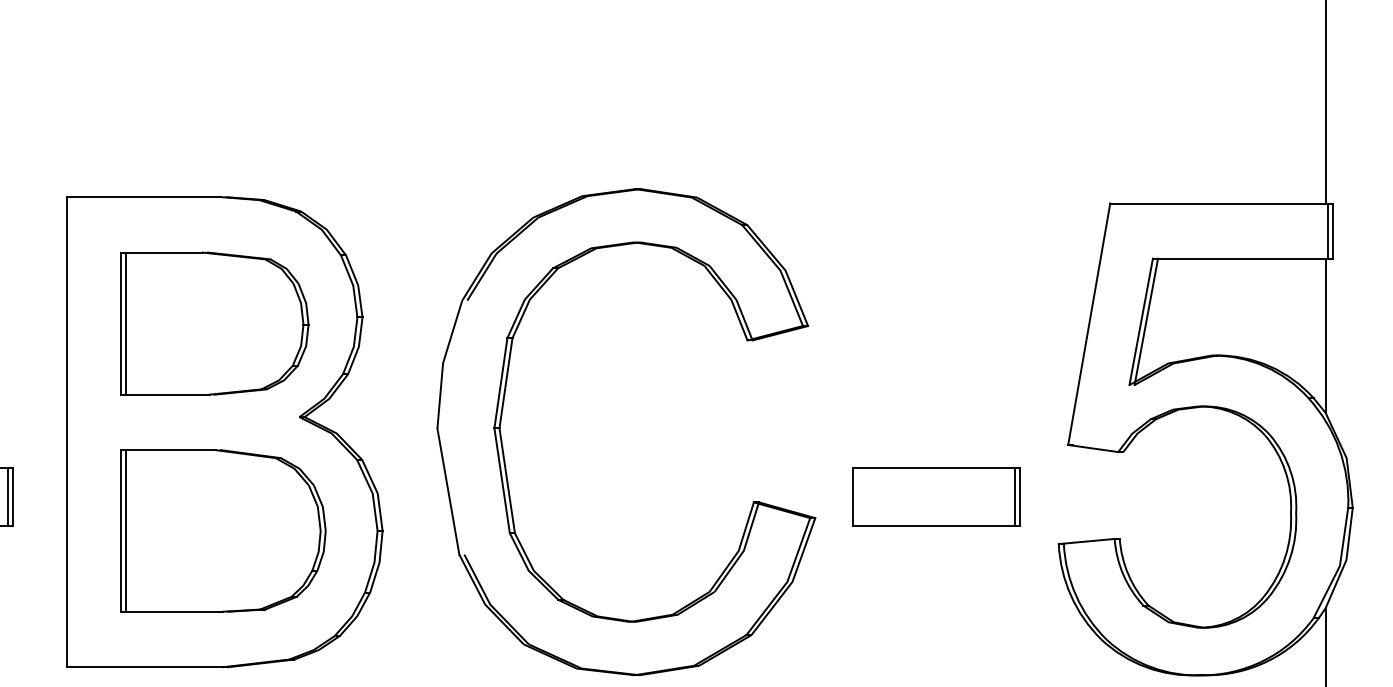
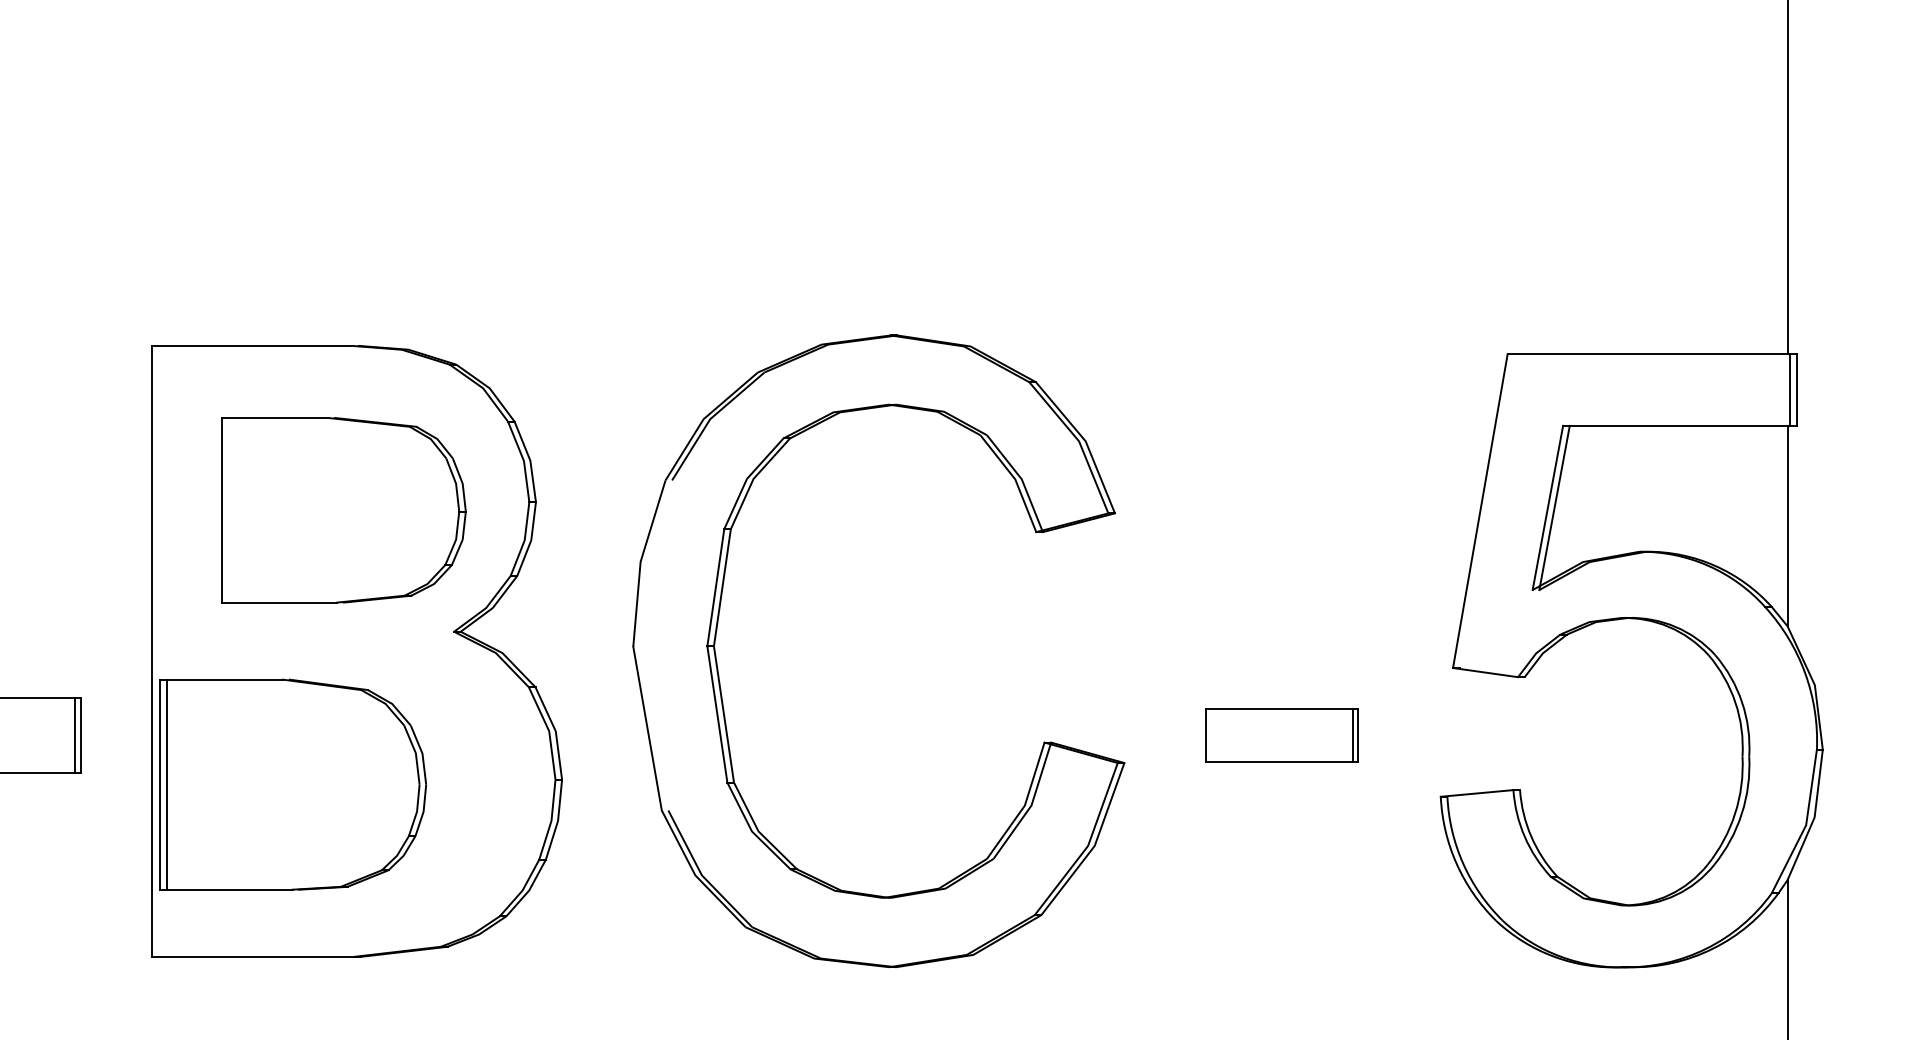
line: (125, 323) -> (228, 509), removed
part: (936, 496) -> (1281, 735), size x0.7
part: (222, 530) -> (292, 784), moved

